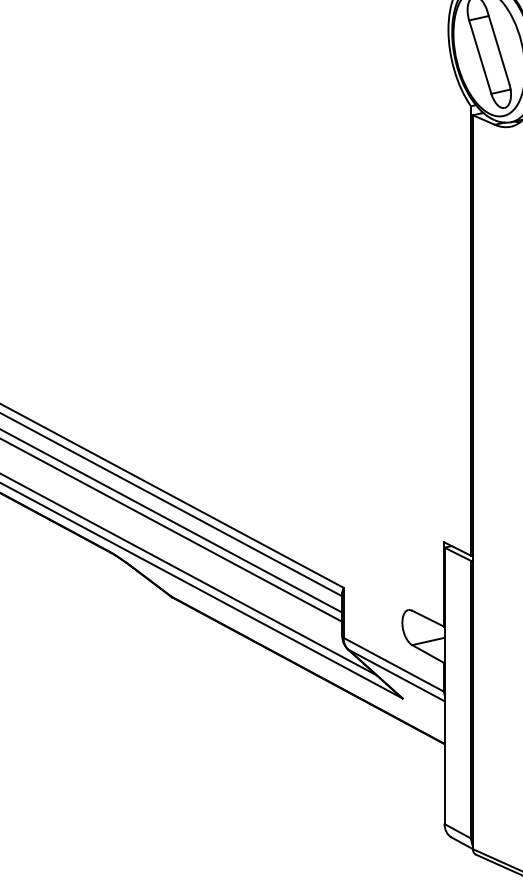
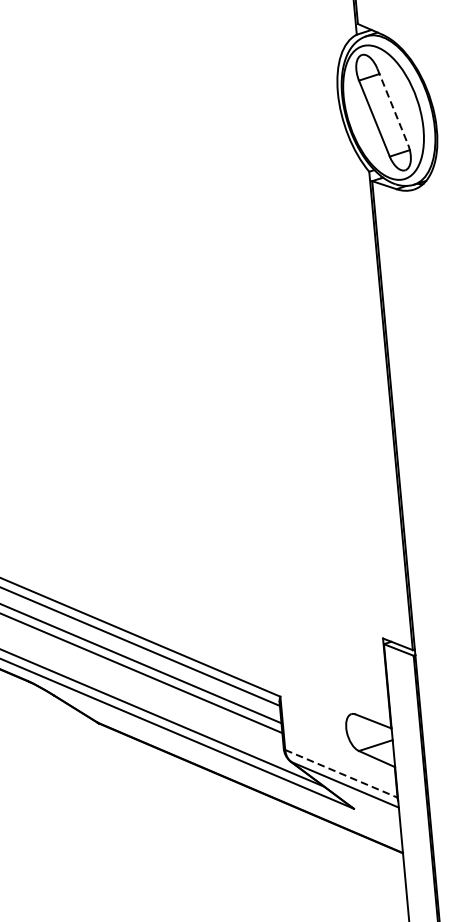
line: (498, 48) -> (392, 107), solid -> dashed
line: (394, 665) -> (342, 774), solid -> dashed

